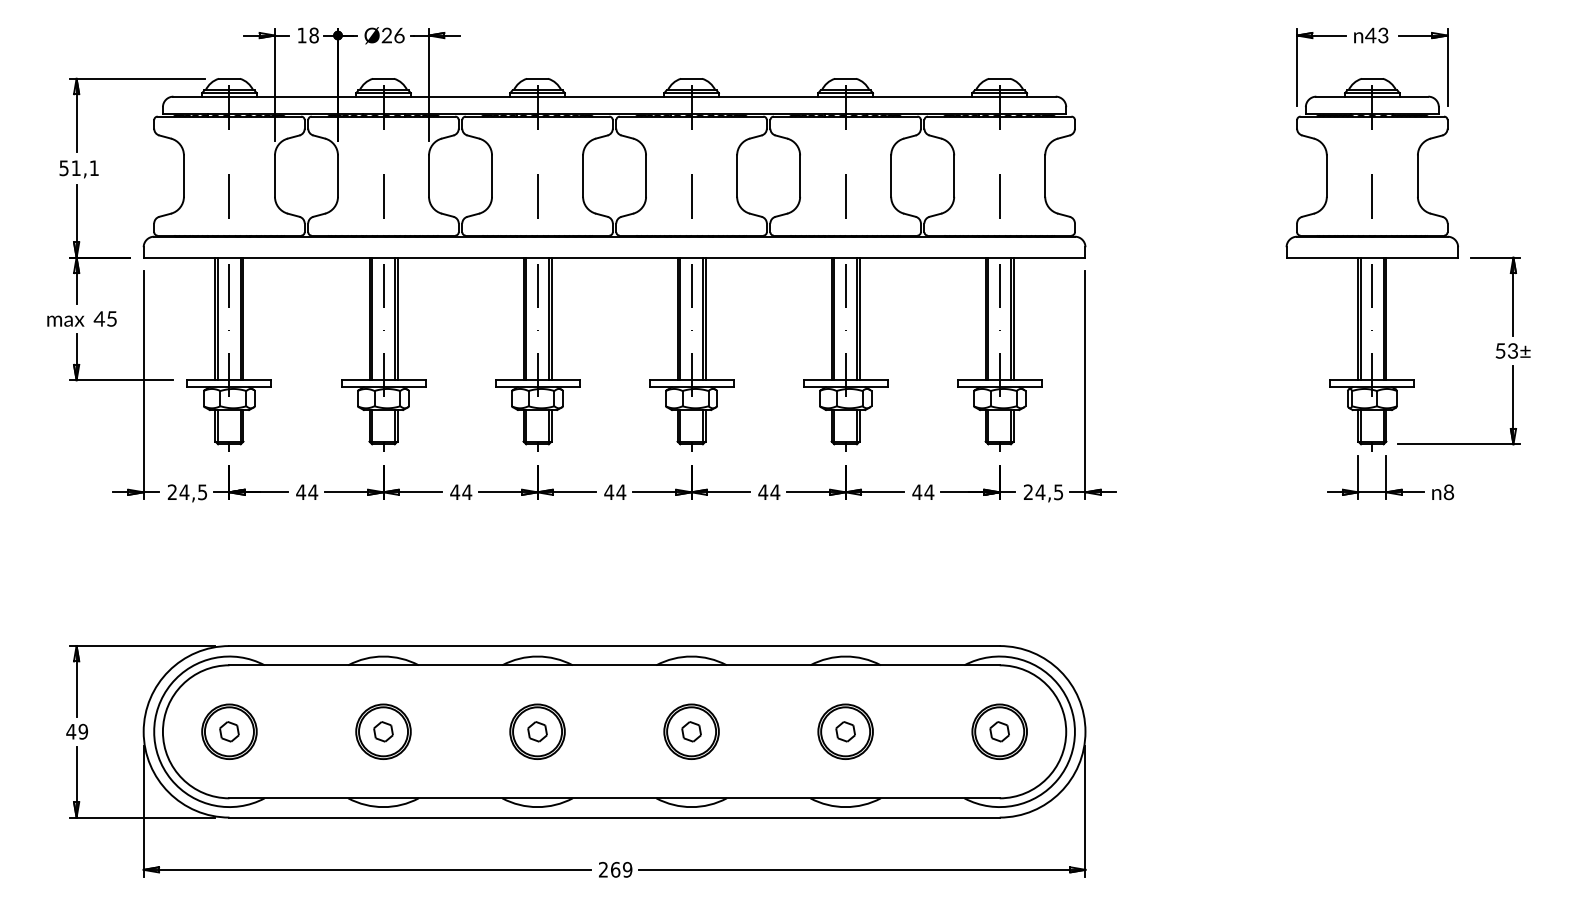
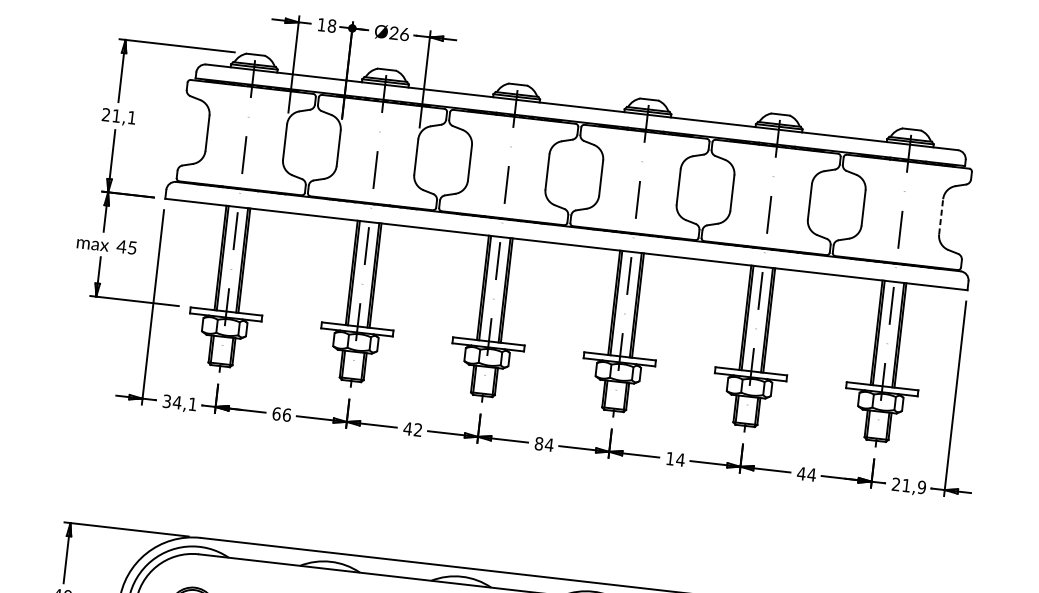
text: (63, 168) -> (105, 115), 51,1 -> 21,1
line: (1045, 176) -> (941, 217), solid -> dashed
text: (467, 491) -> (418, 429), 44 -> 42
text: (763, 491) -> (670, 458), 44 -> 14
text: (1049, 491) -> (914, 485), 24,5 -> 21,9
text: (187, 492) -> (179, 403), 24,5 -> 34,1
text: (307, 492) -> (282, 414), 44 -> 66
text: (609, 492) -> (539, 444), 44 -> 84

